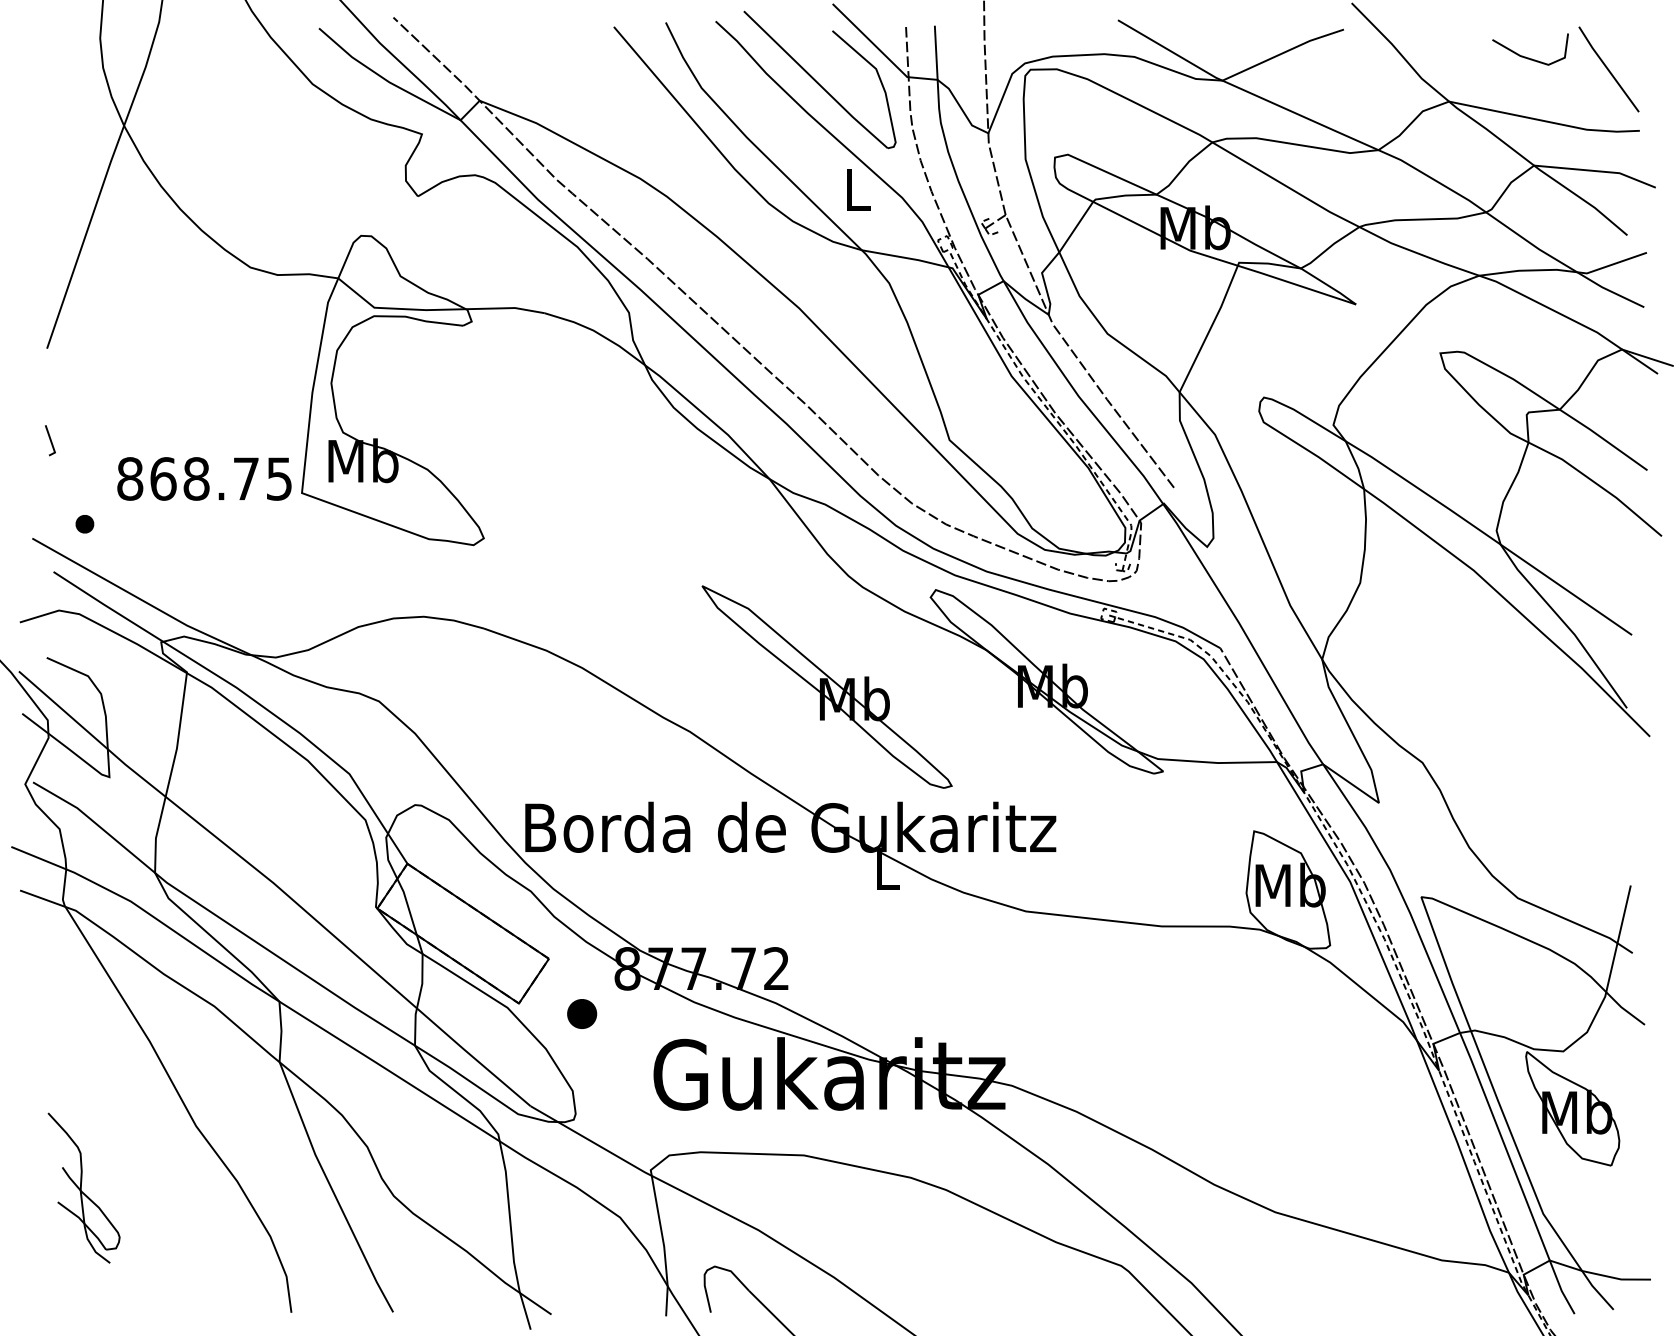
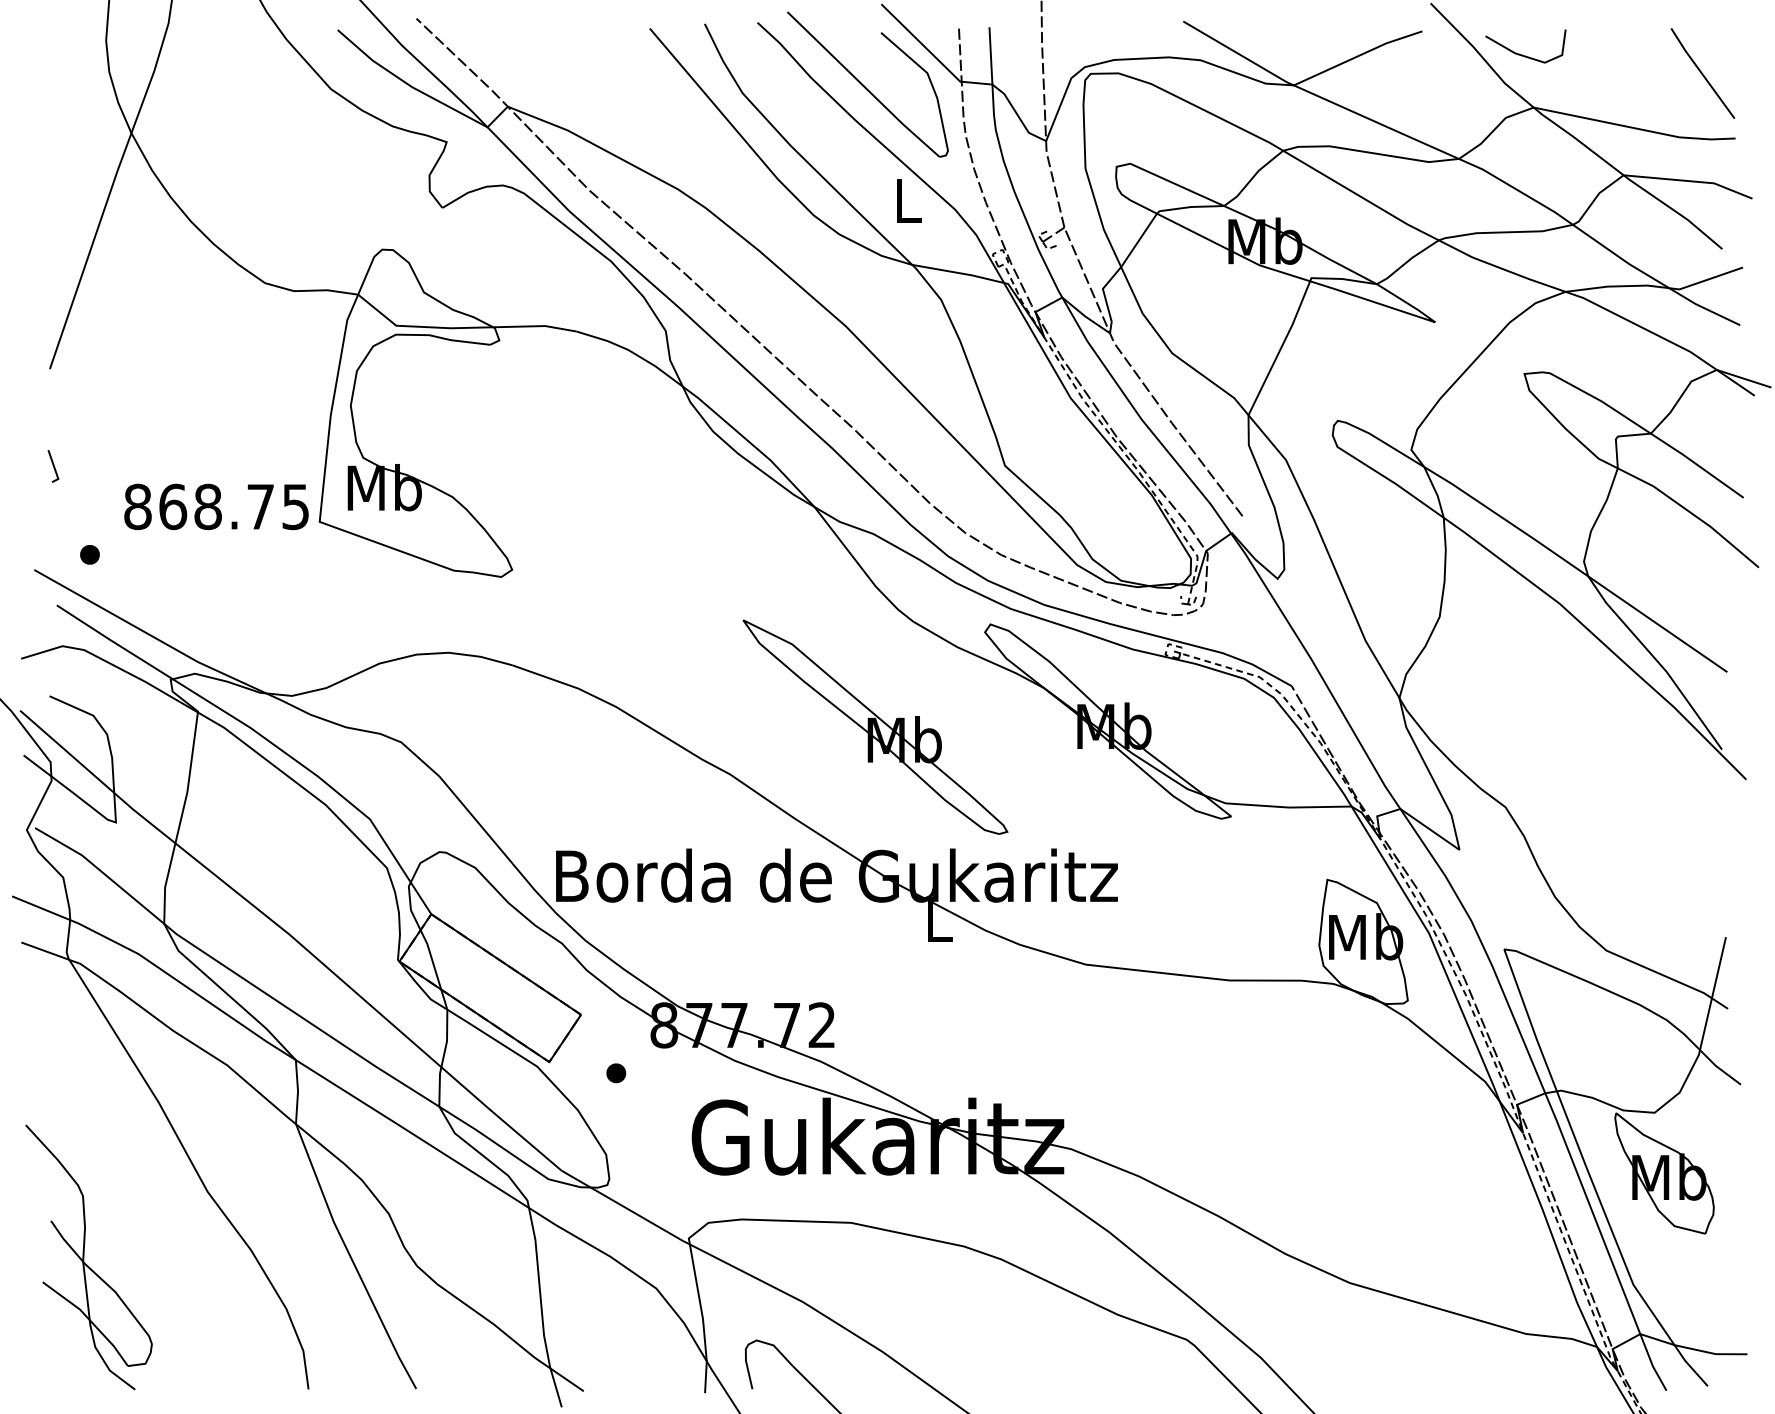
line: (1527, 57) -> (1522, 54), moved
part: (582, 1014) -> (616, 1073), size x0.62
part: (83, 1188) -> (88, 1257), size x1.67

